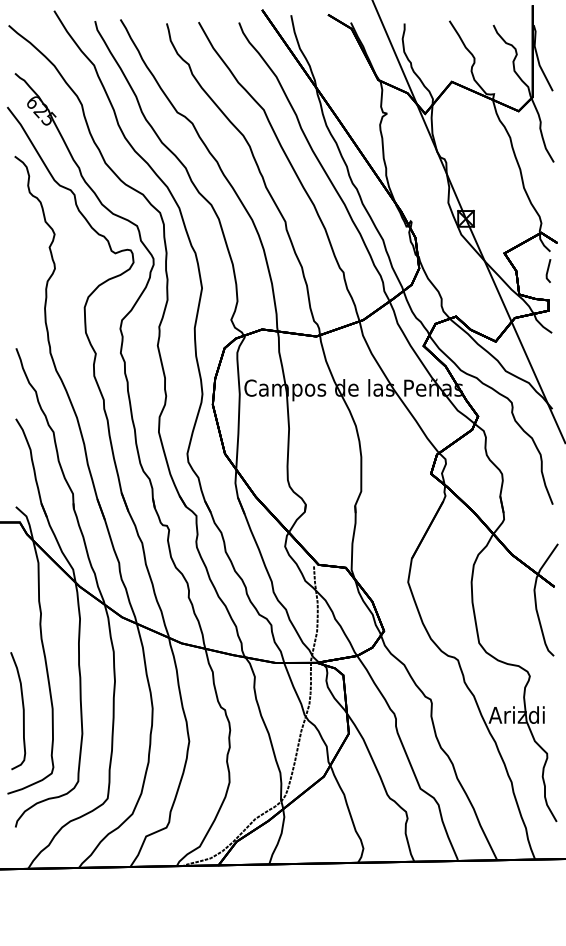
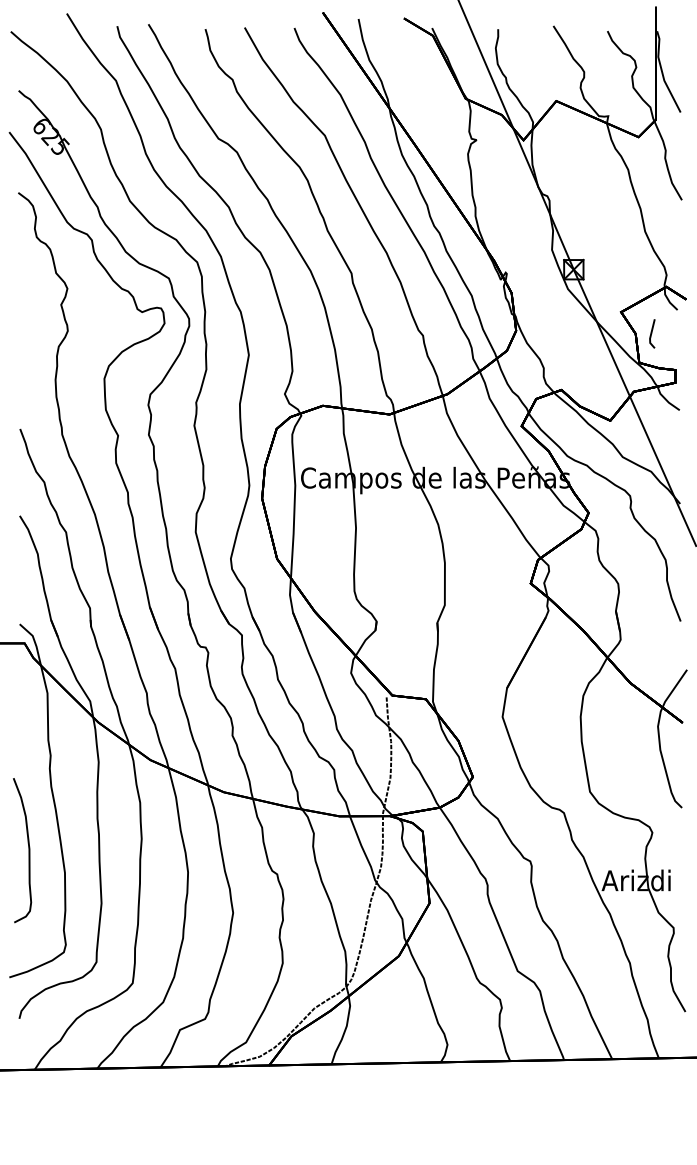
line: (548, 270) -> (652, 333), moved
curve: (23, 711) -> (28, 850), moved

